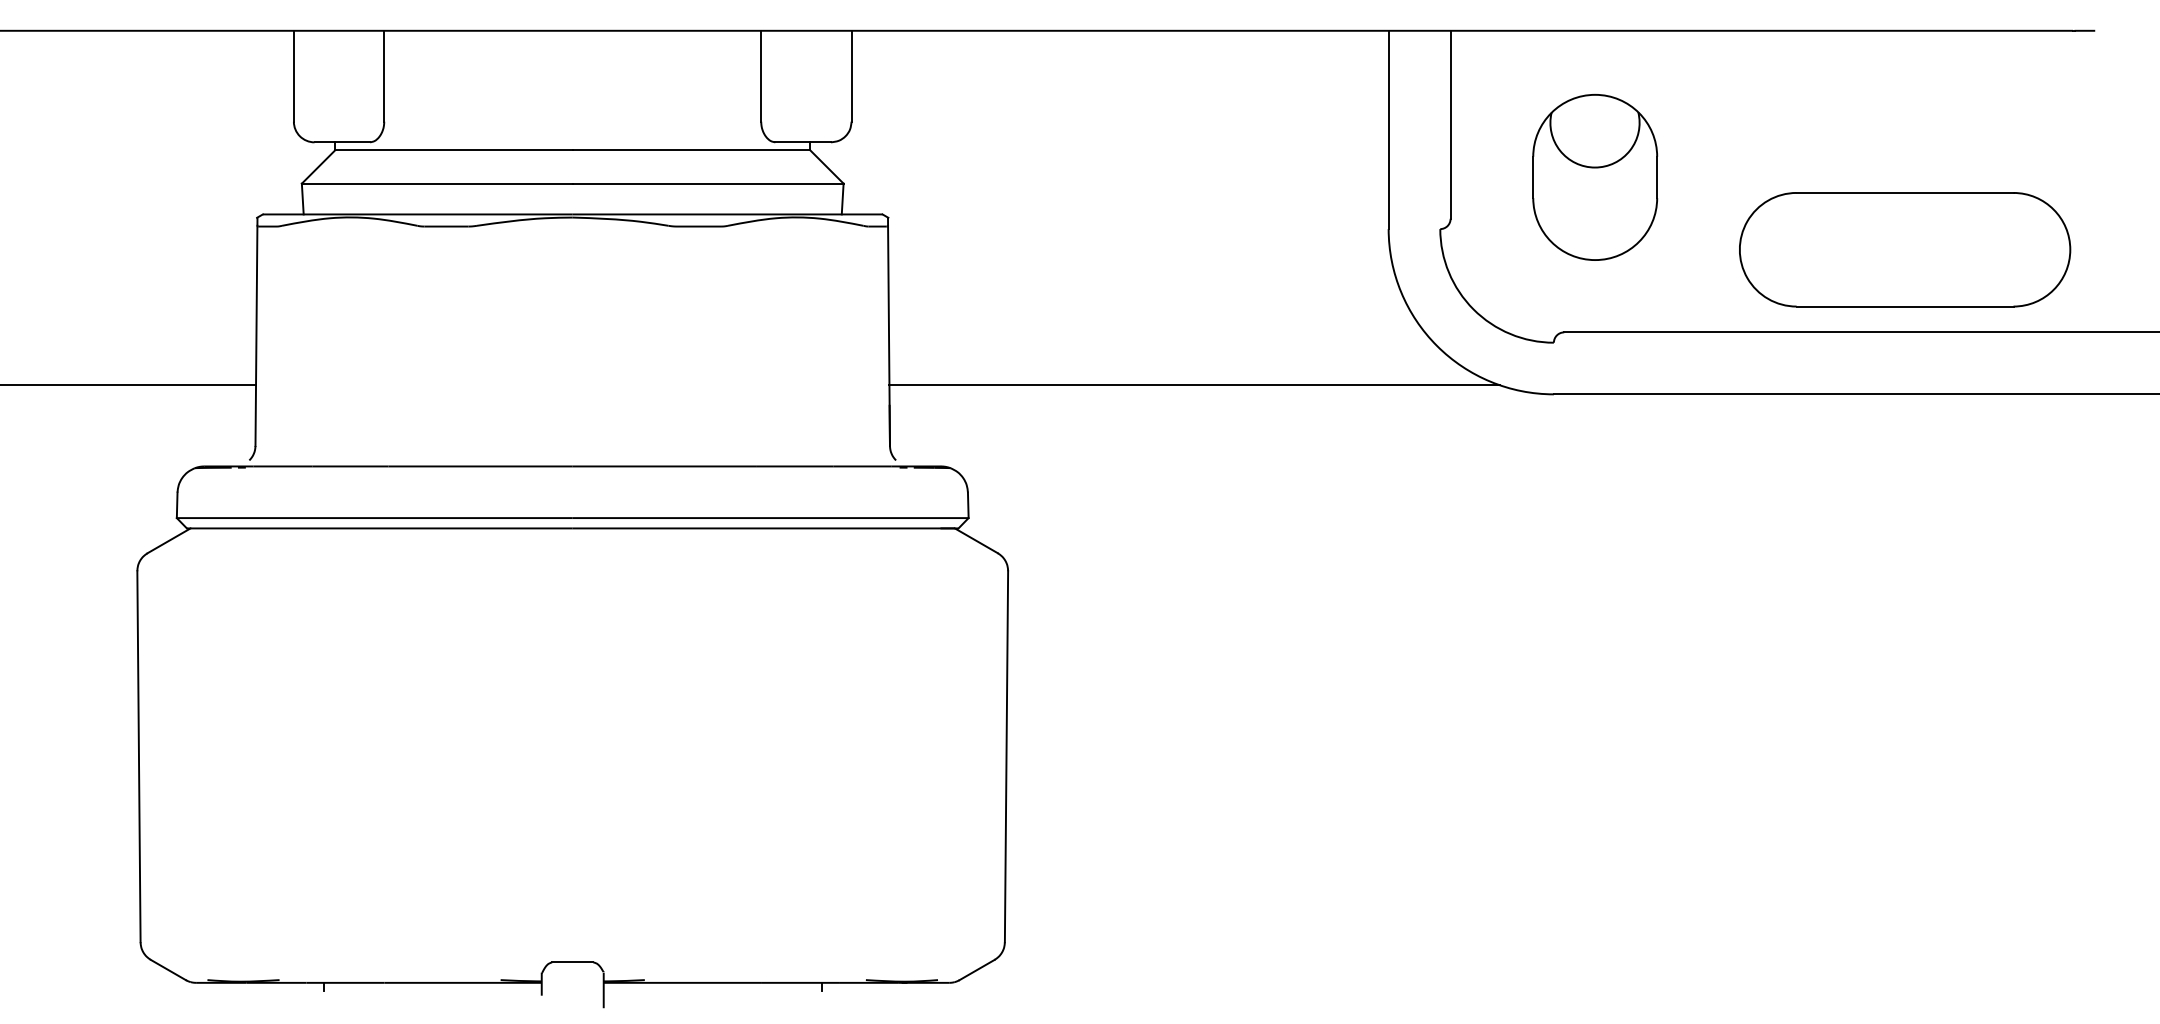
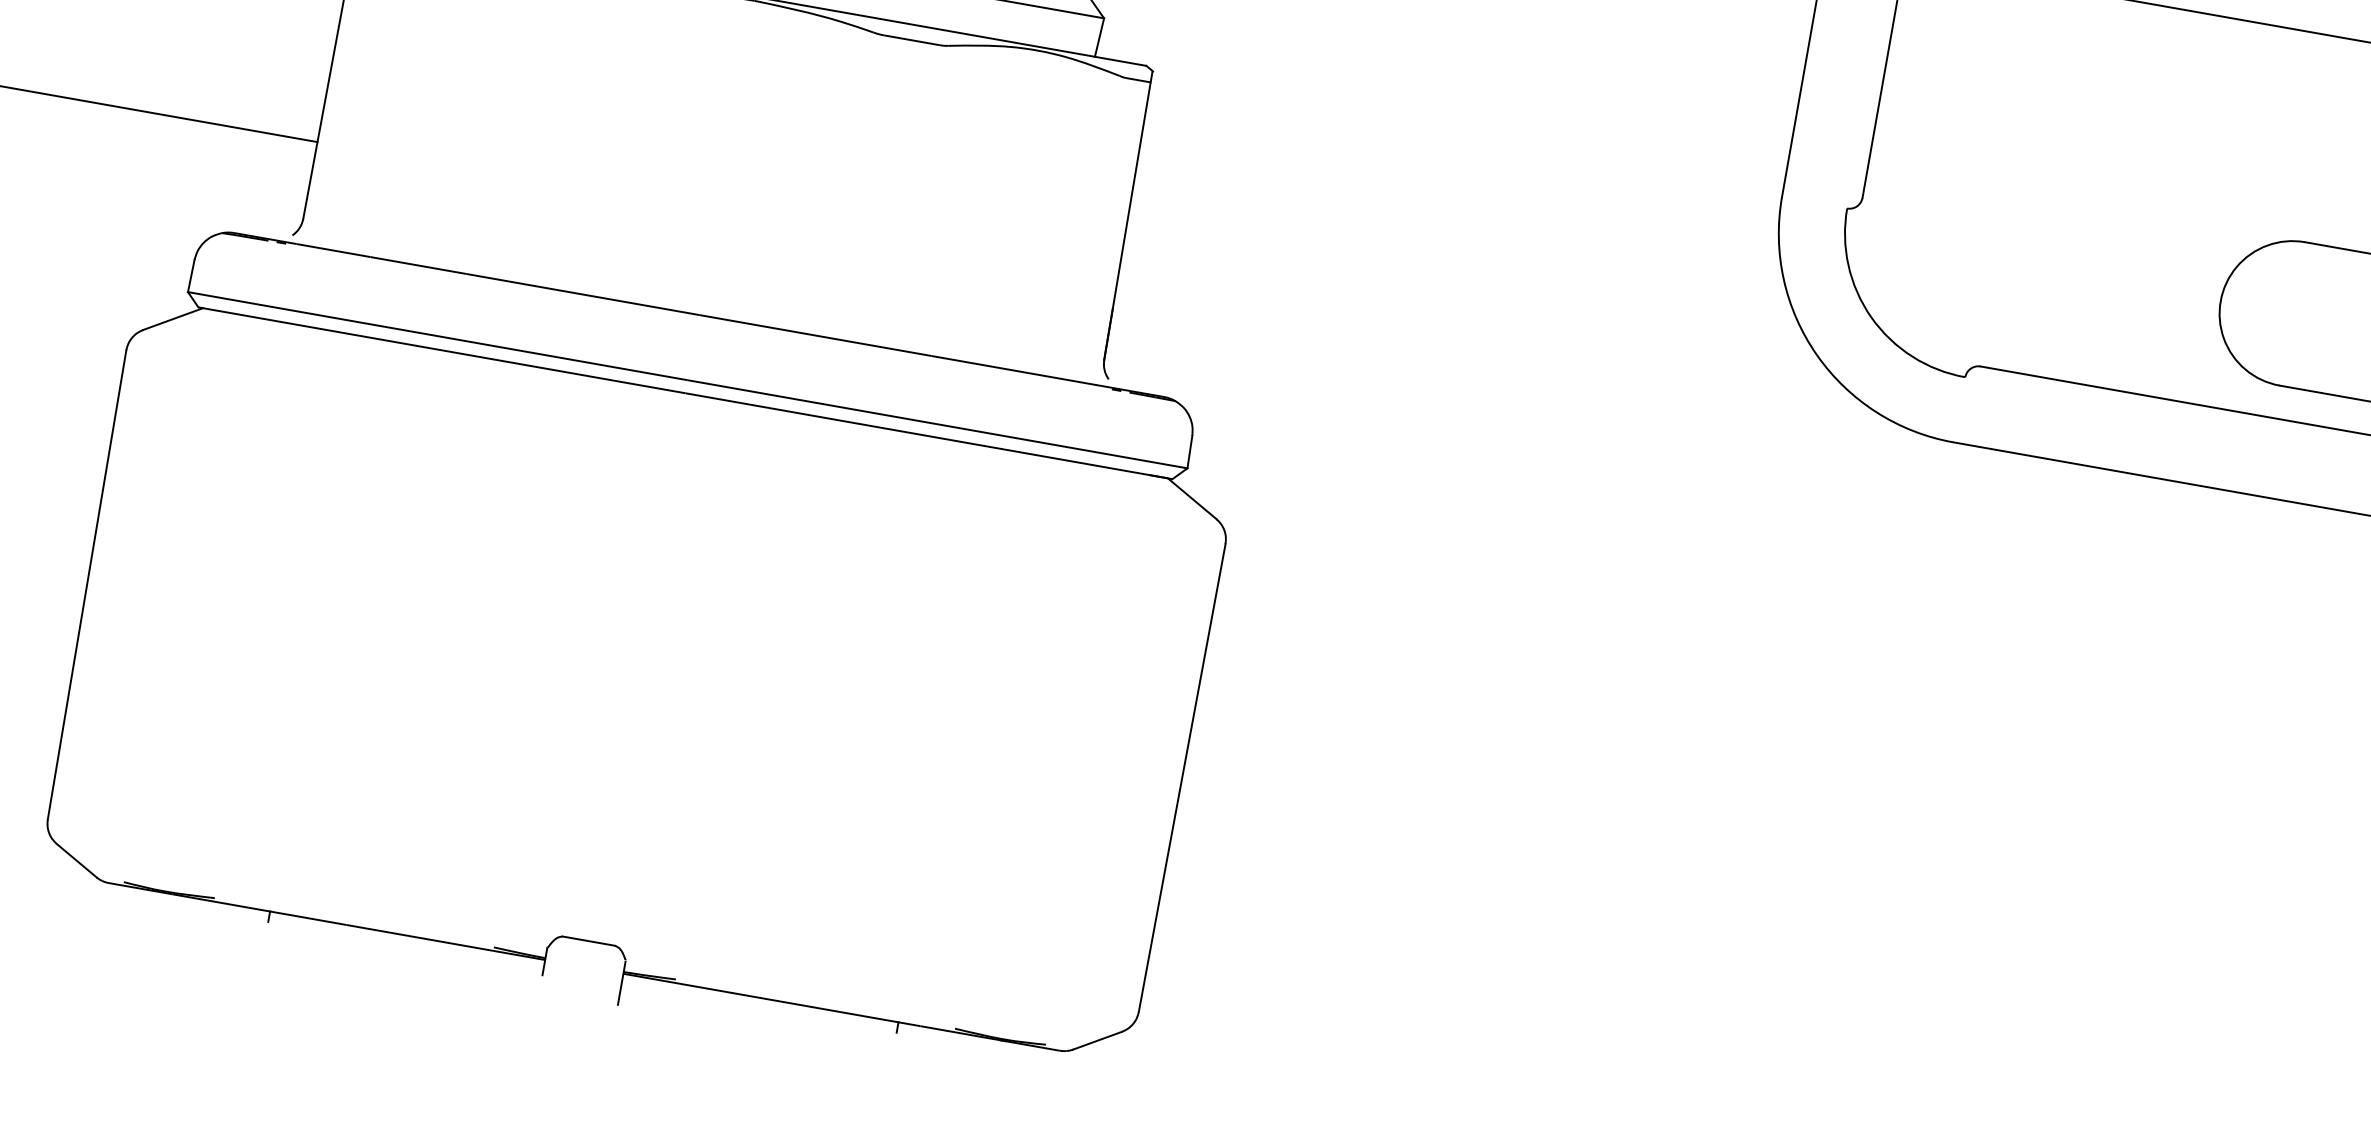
part: (1595, 177) -> (2054, 177), removed
line: (1194, 385) -> (1502, 351), removed

